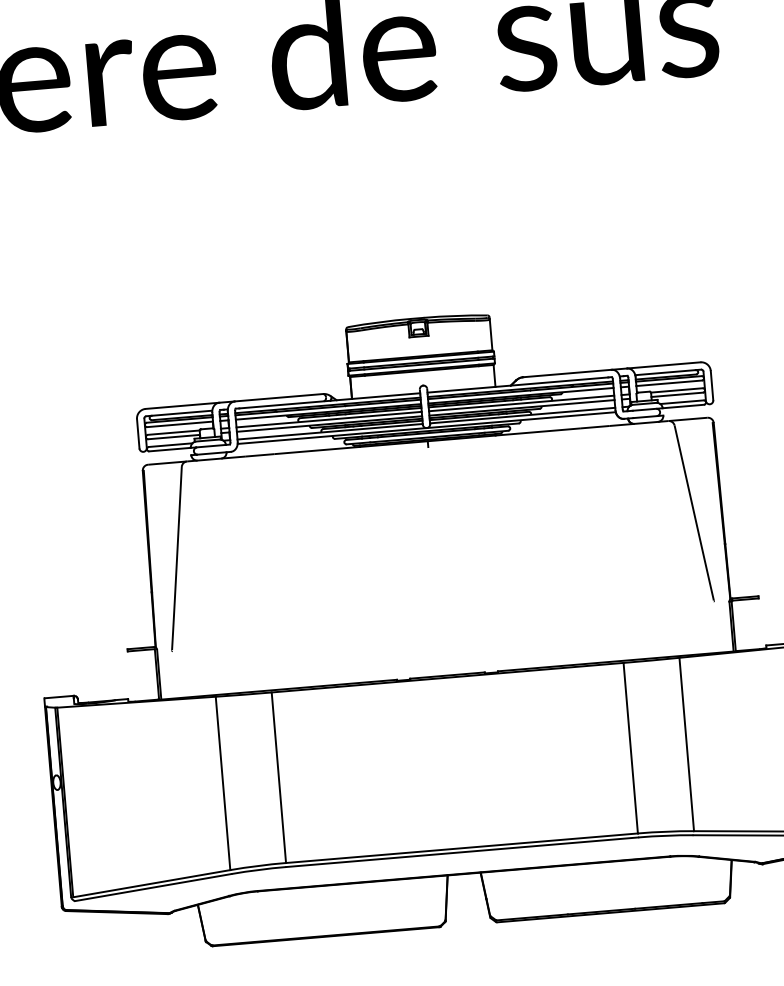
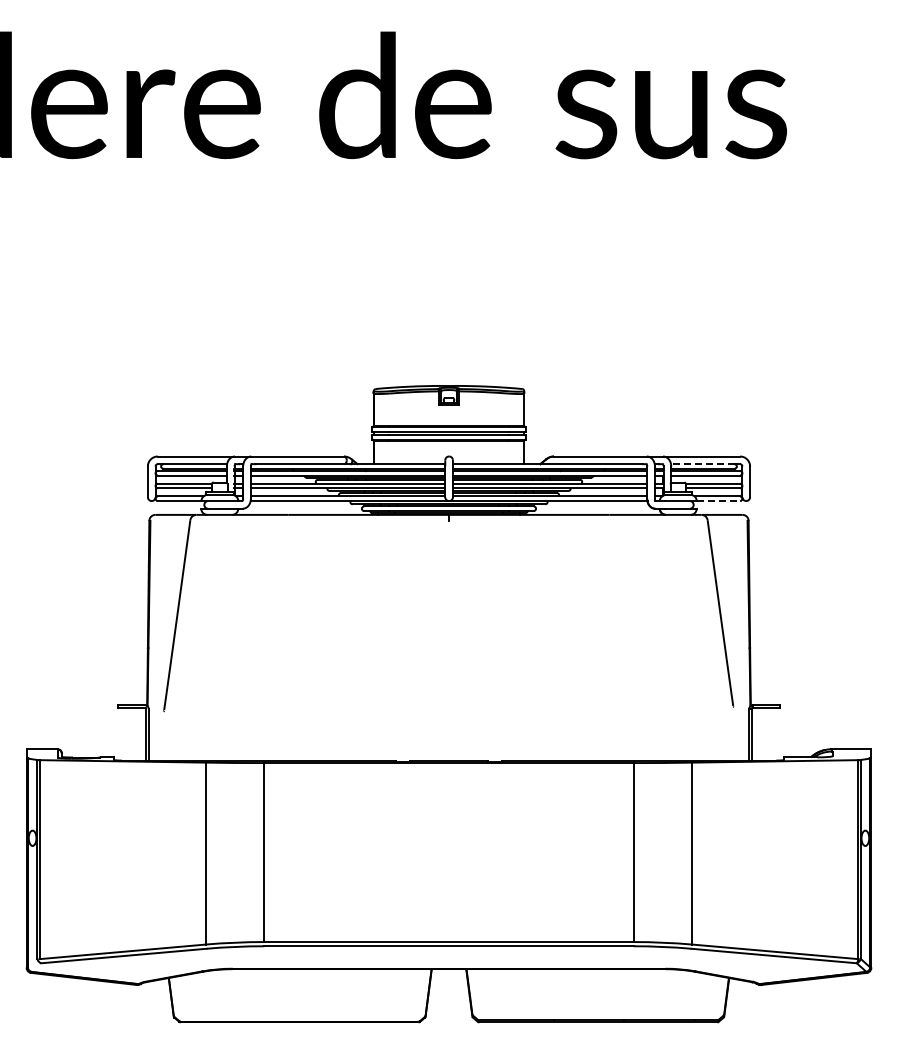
line: (665, 372) -> (702, 464), solid -> dashed
line: (683, 406) -> (718, 501), solid -> dashed

